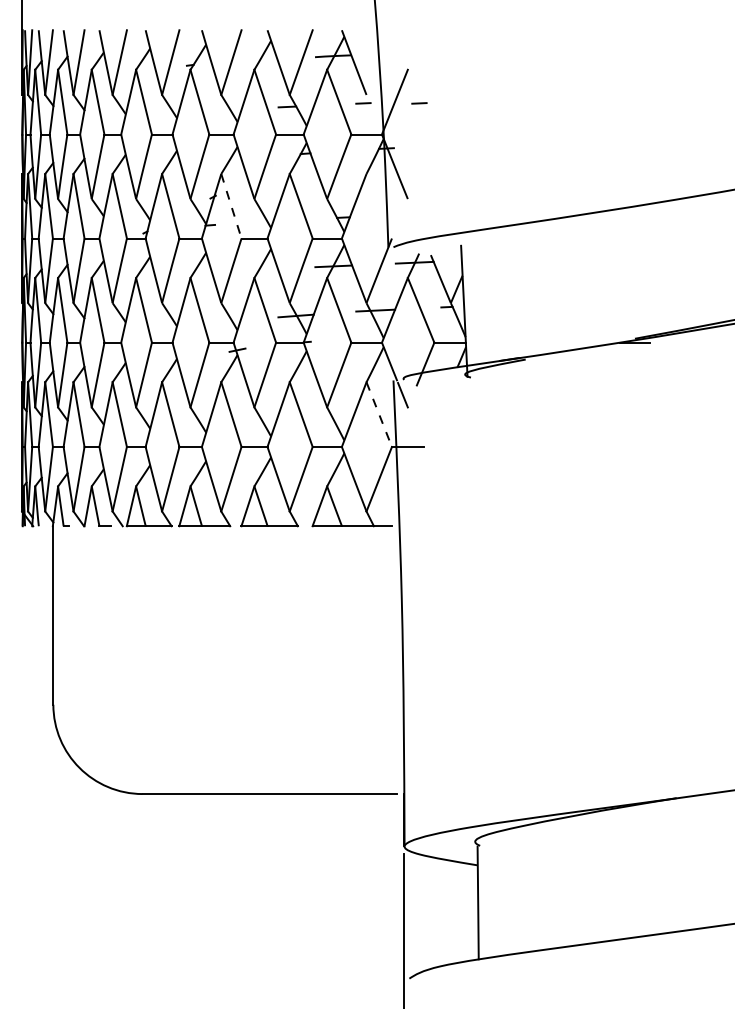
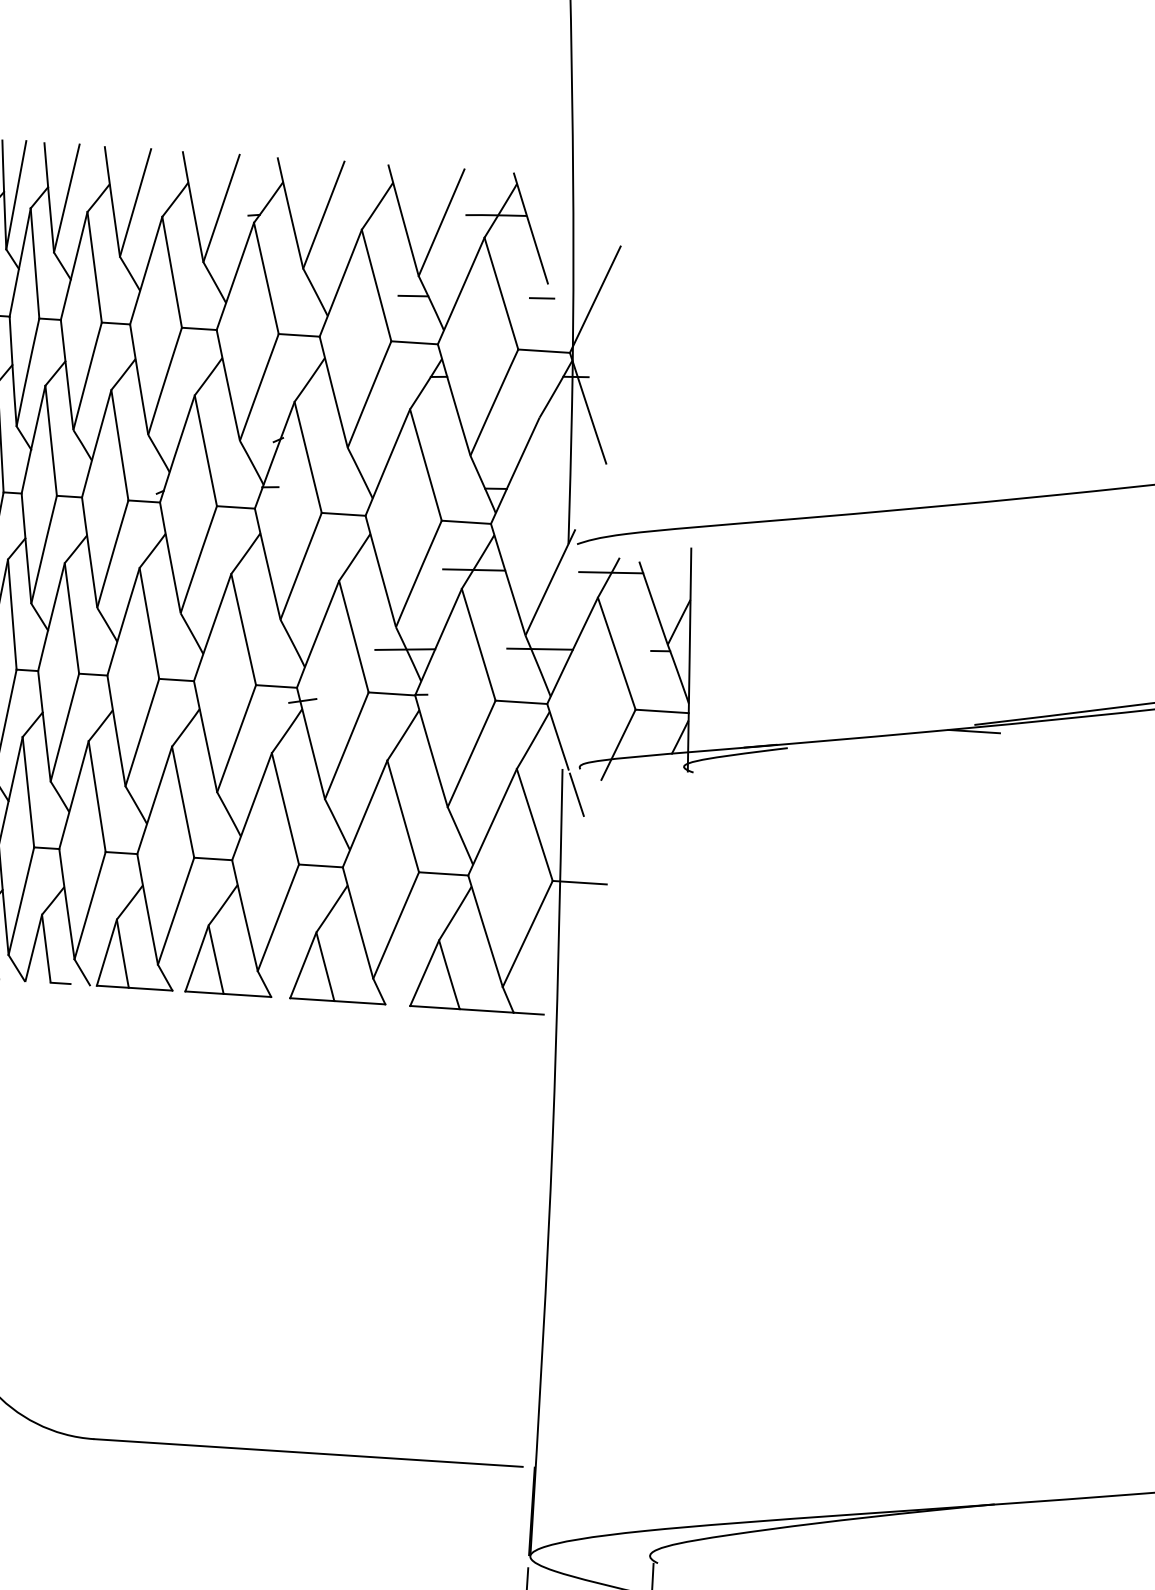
line: (419, 103) -> (636, 304), removed
line: (231, 206) -> (308, 457), dashed -> solid
line: (379, 414) -> (535, 824), dashed -> solid

